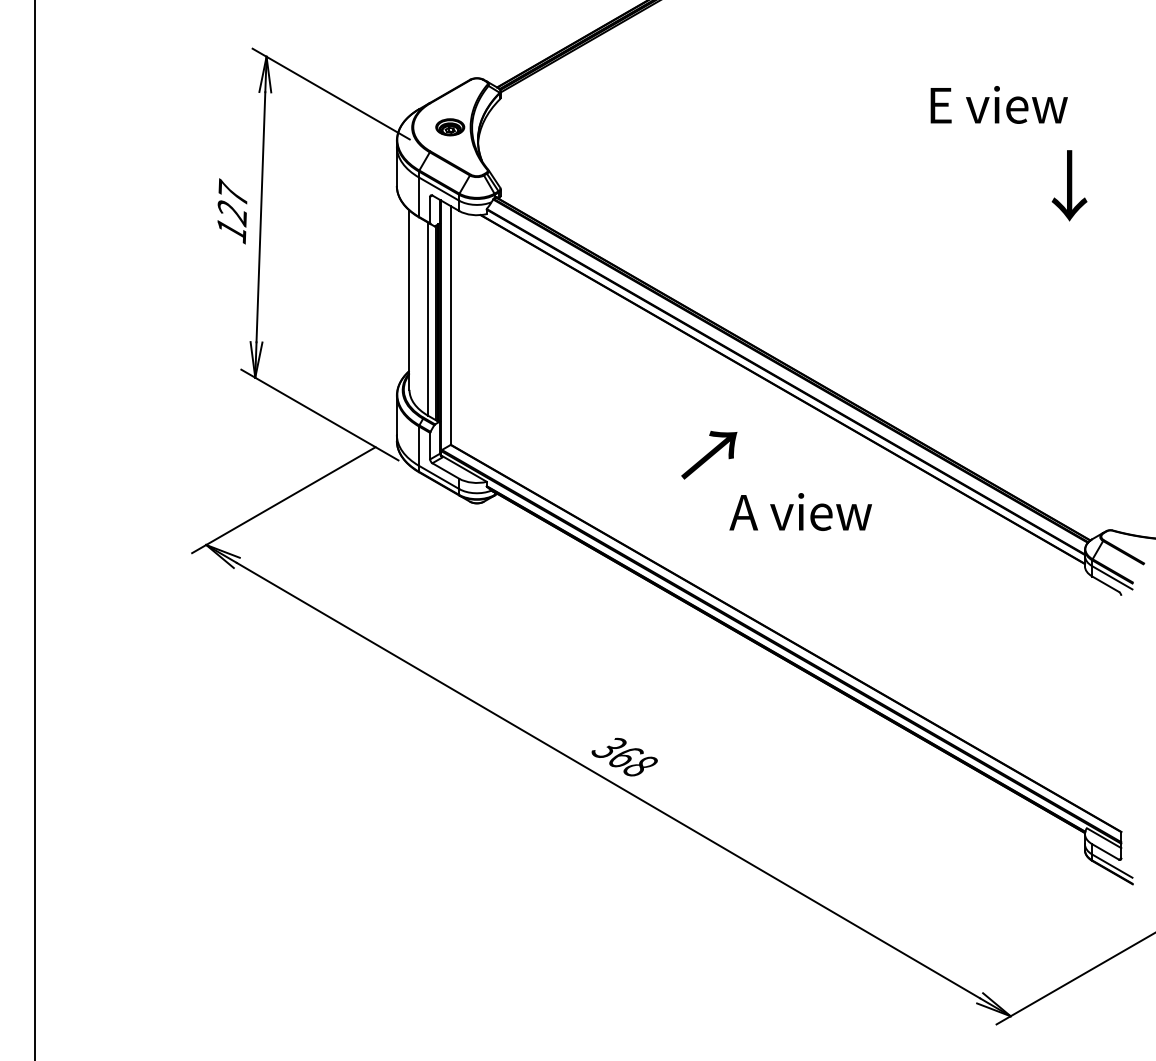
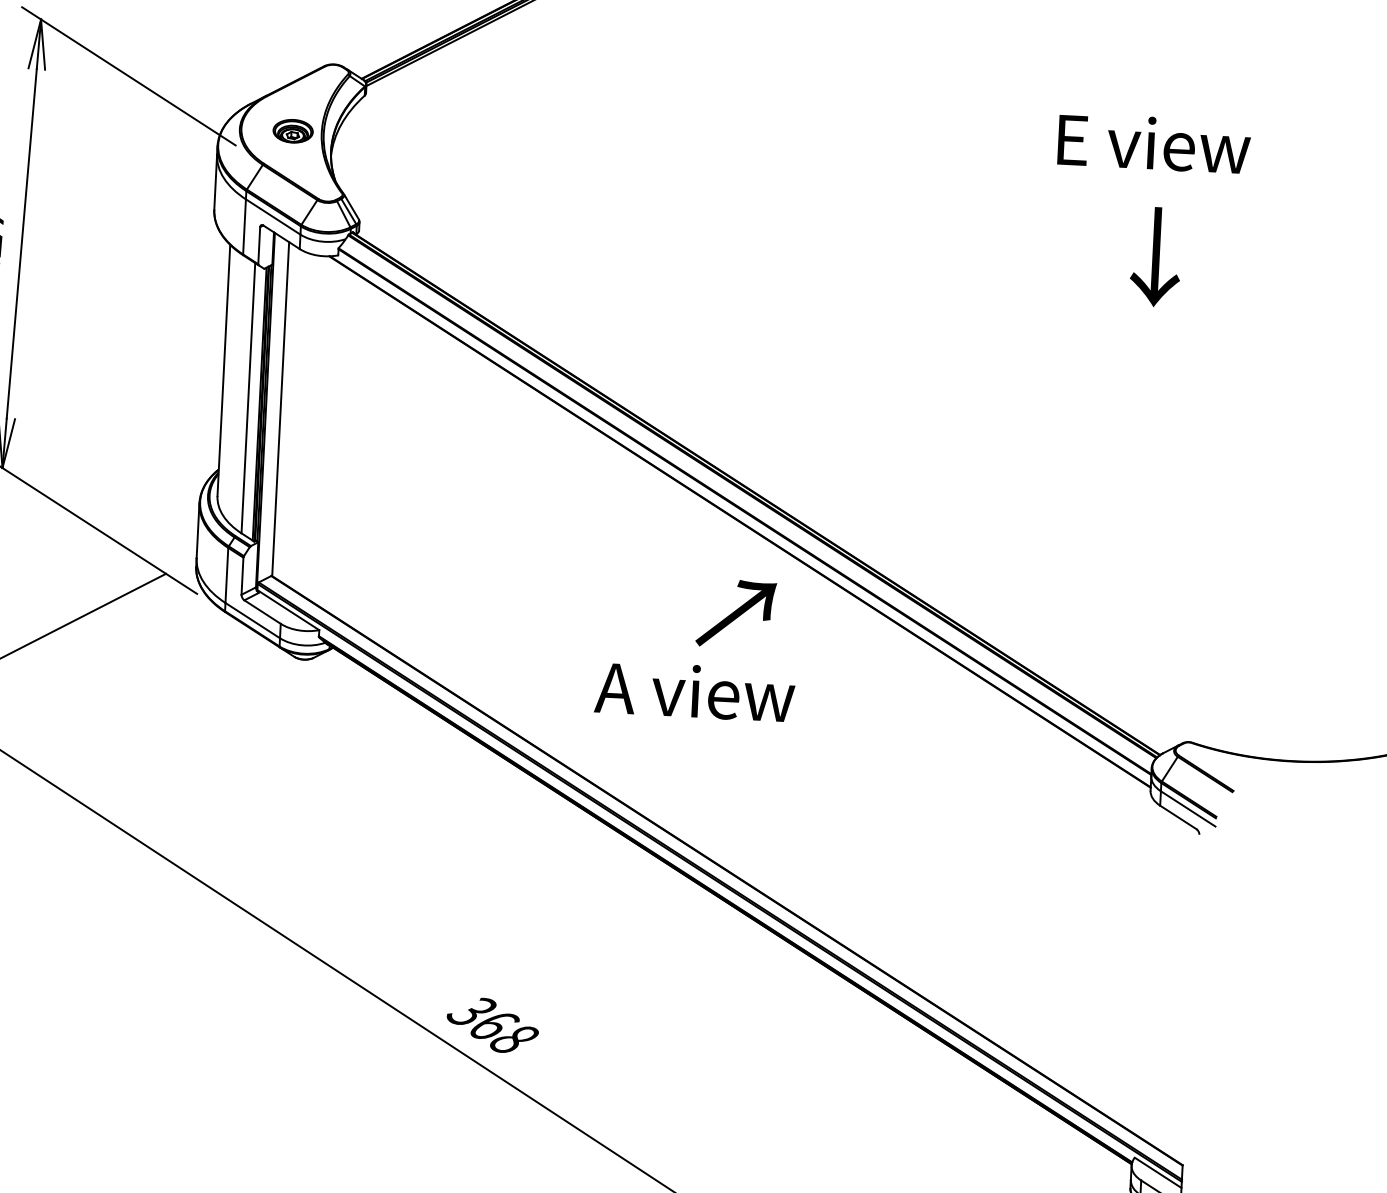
text: (998, 104) -> (1153, 142), moved
text: (709, 455) -> (736, 614), moved
text: (800, 511) -> (694, 690), moved

